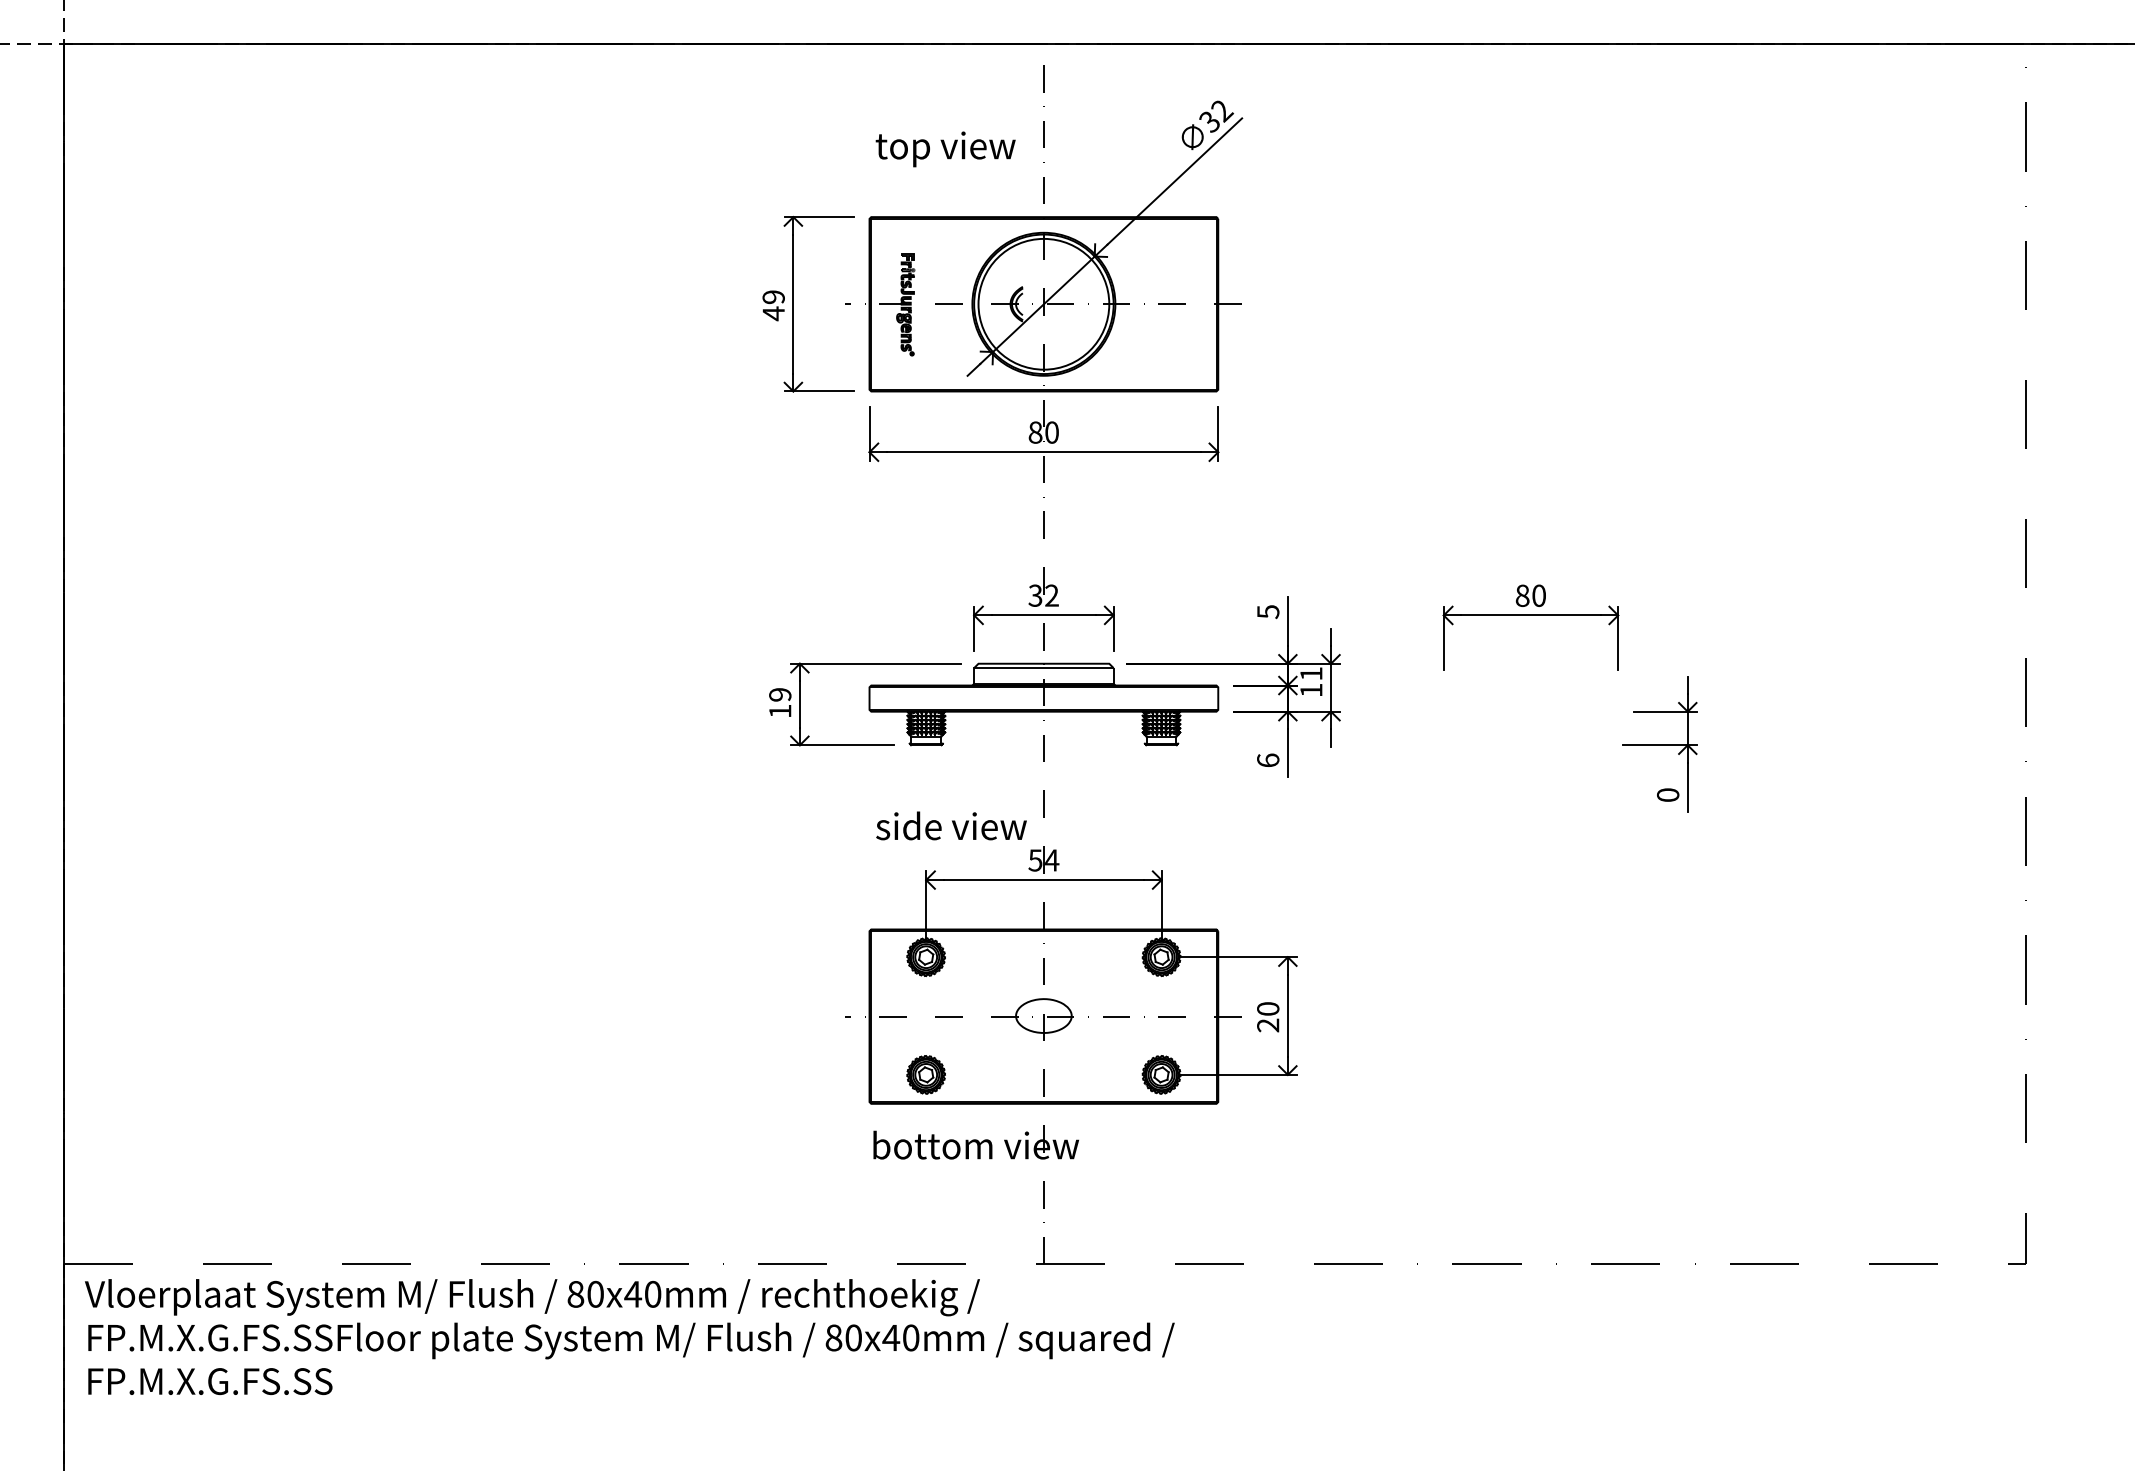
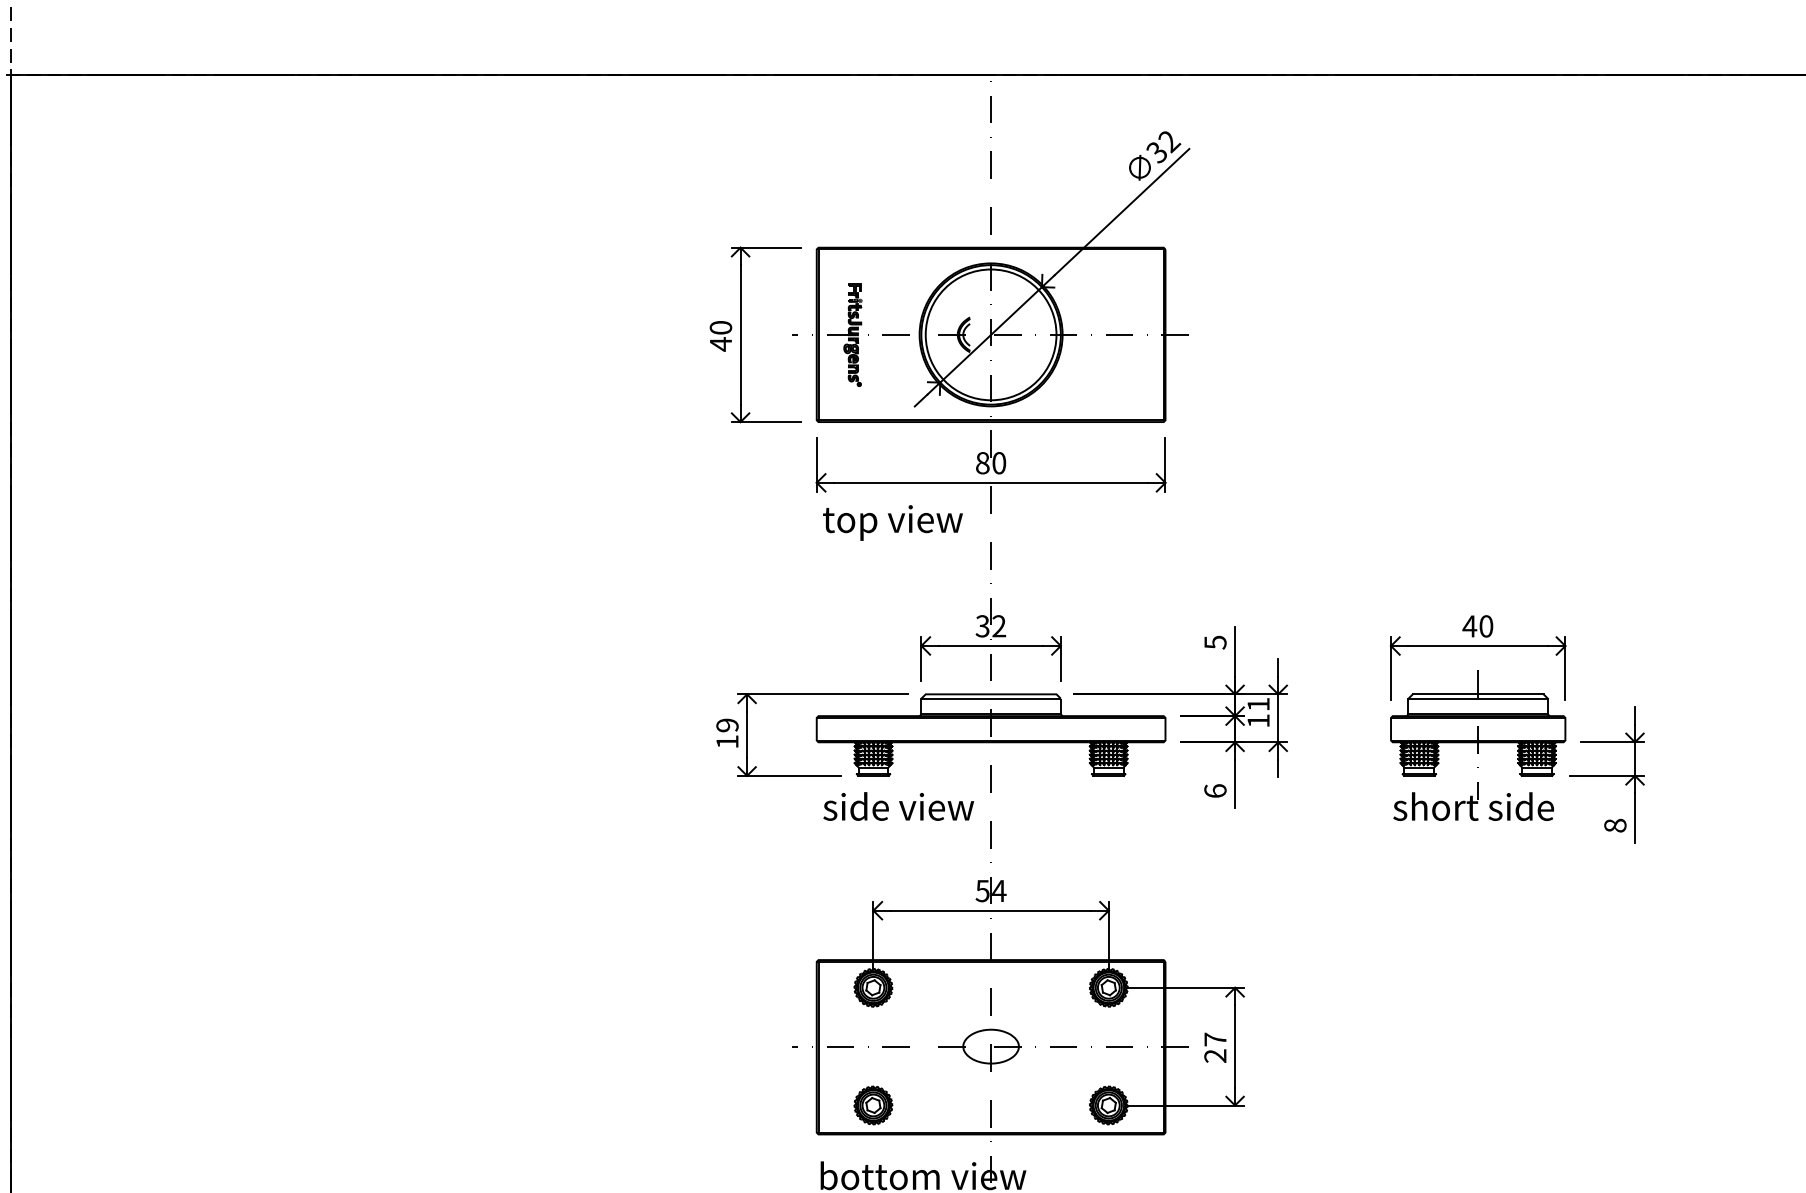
text: (945, 149) -> (892, 523), moved
text: (773, 297) -> (720, 328), 49 -> 40
text: (1522, 595) -> (1469, 626), 80 -> 40
part: (1530, 715) -> (1477, 746), added
text: (1668, 794) -> (1615, 825), 0 -> 8
text: (951, 825) -> (898, 806), moved
text: (1268, 1008) -> (1215, 1039), 20 -> 27

